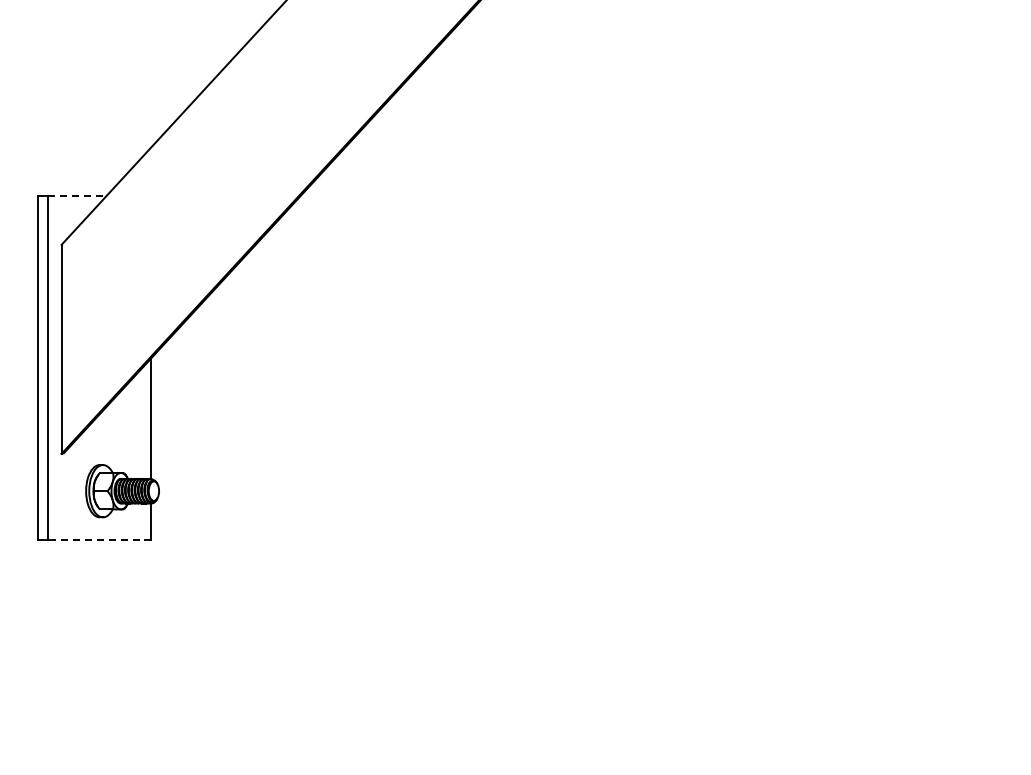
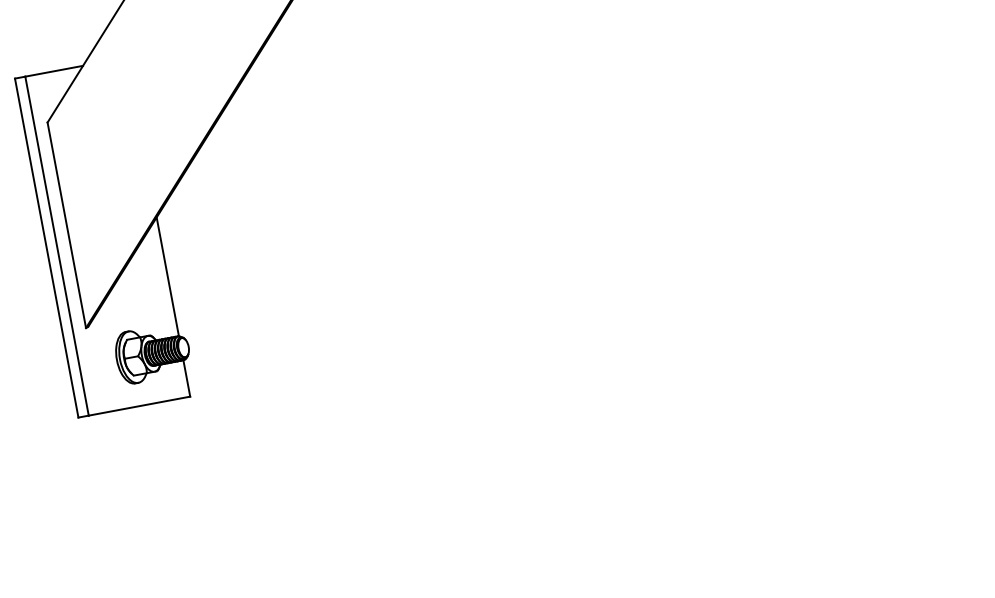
line: (78, 195) -> (55, 71), dashed -> solid
line: (99, 540) -> (139, 406), dashed -> solid

